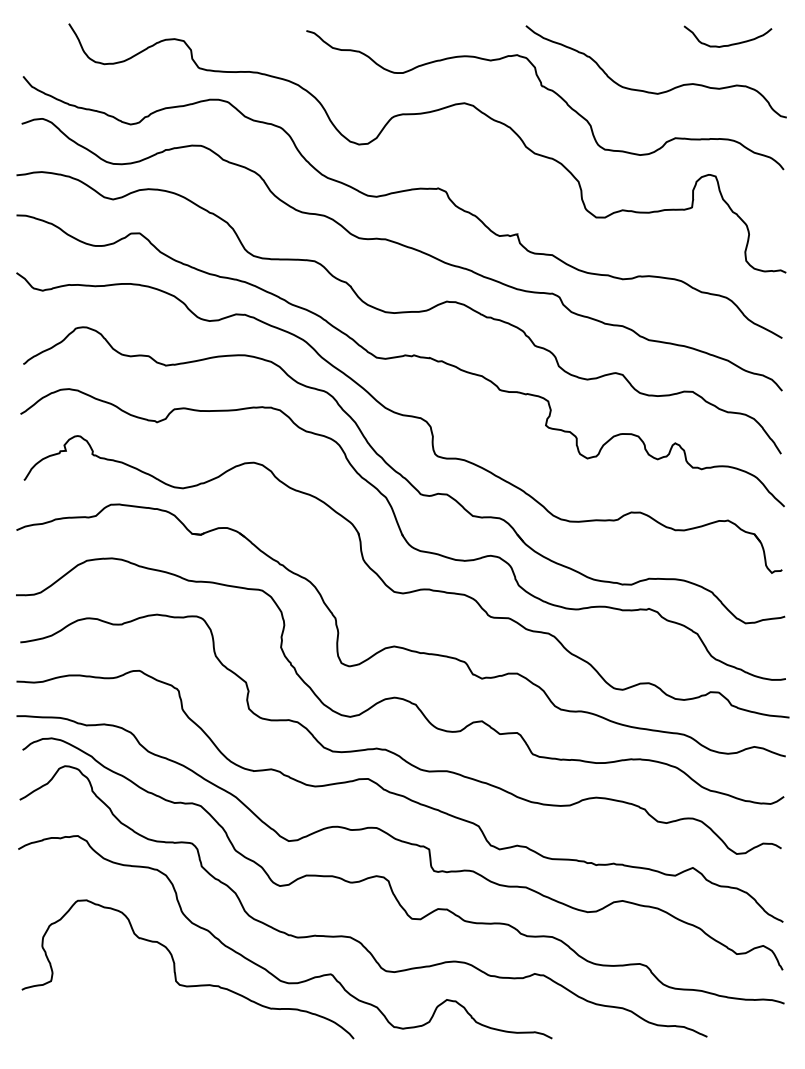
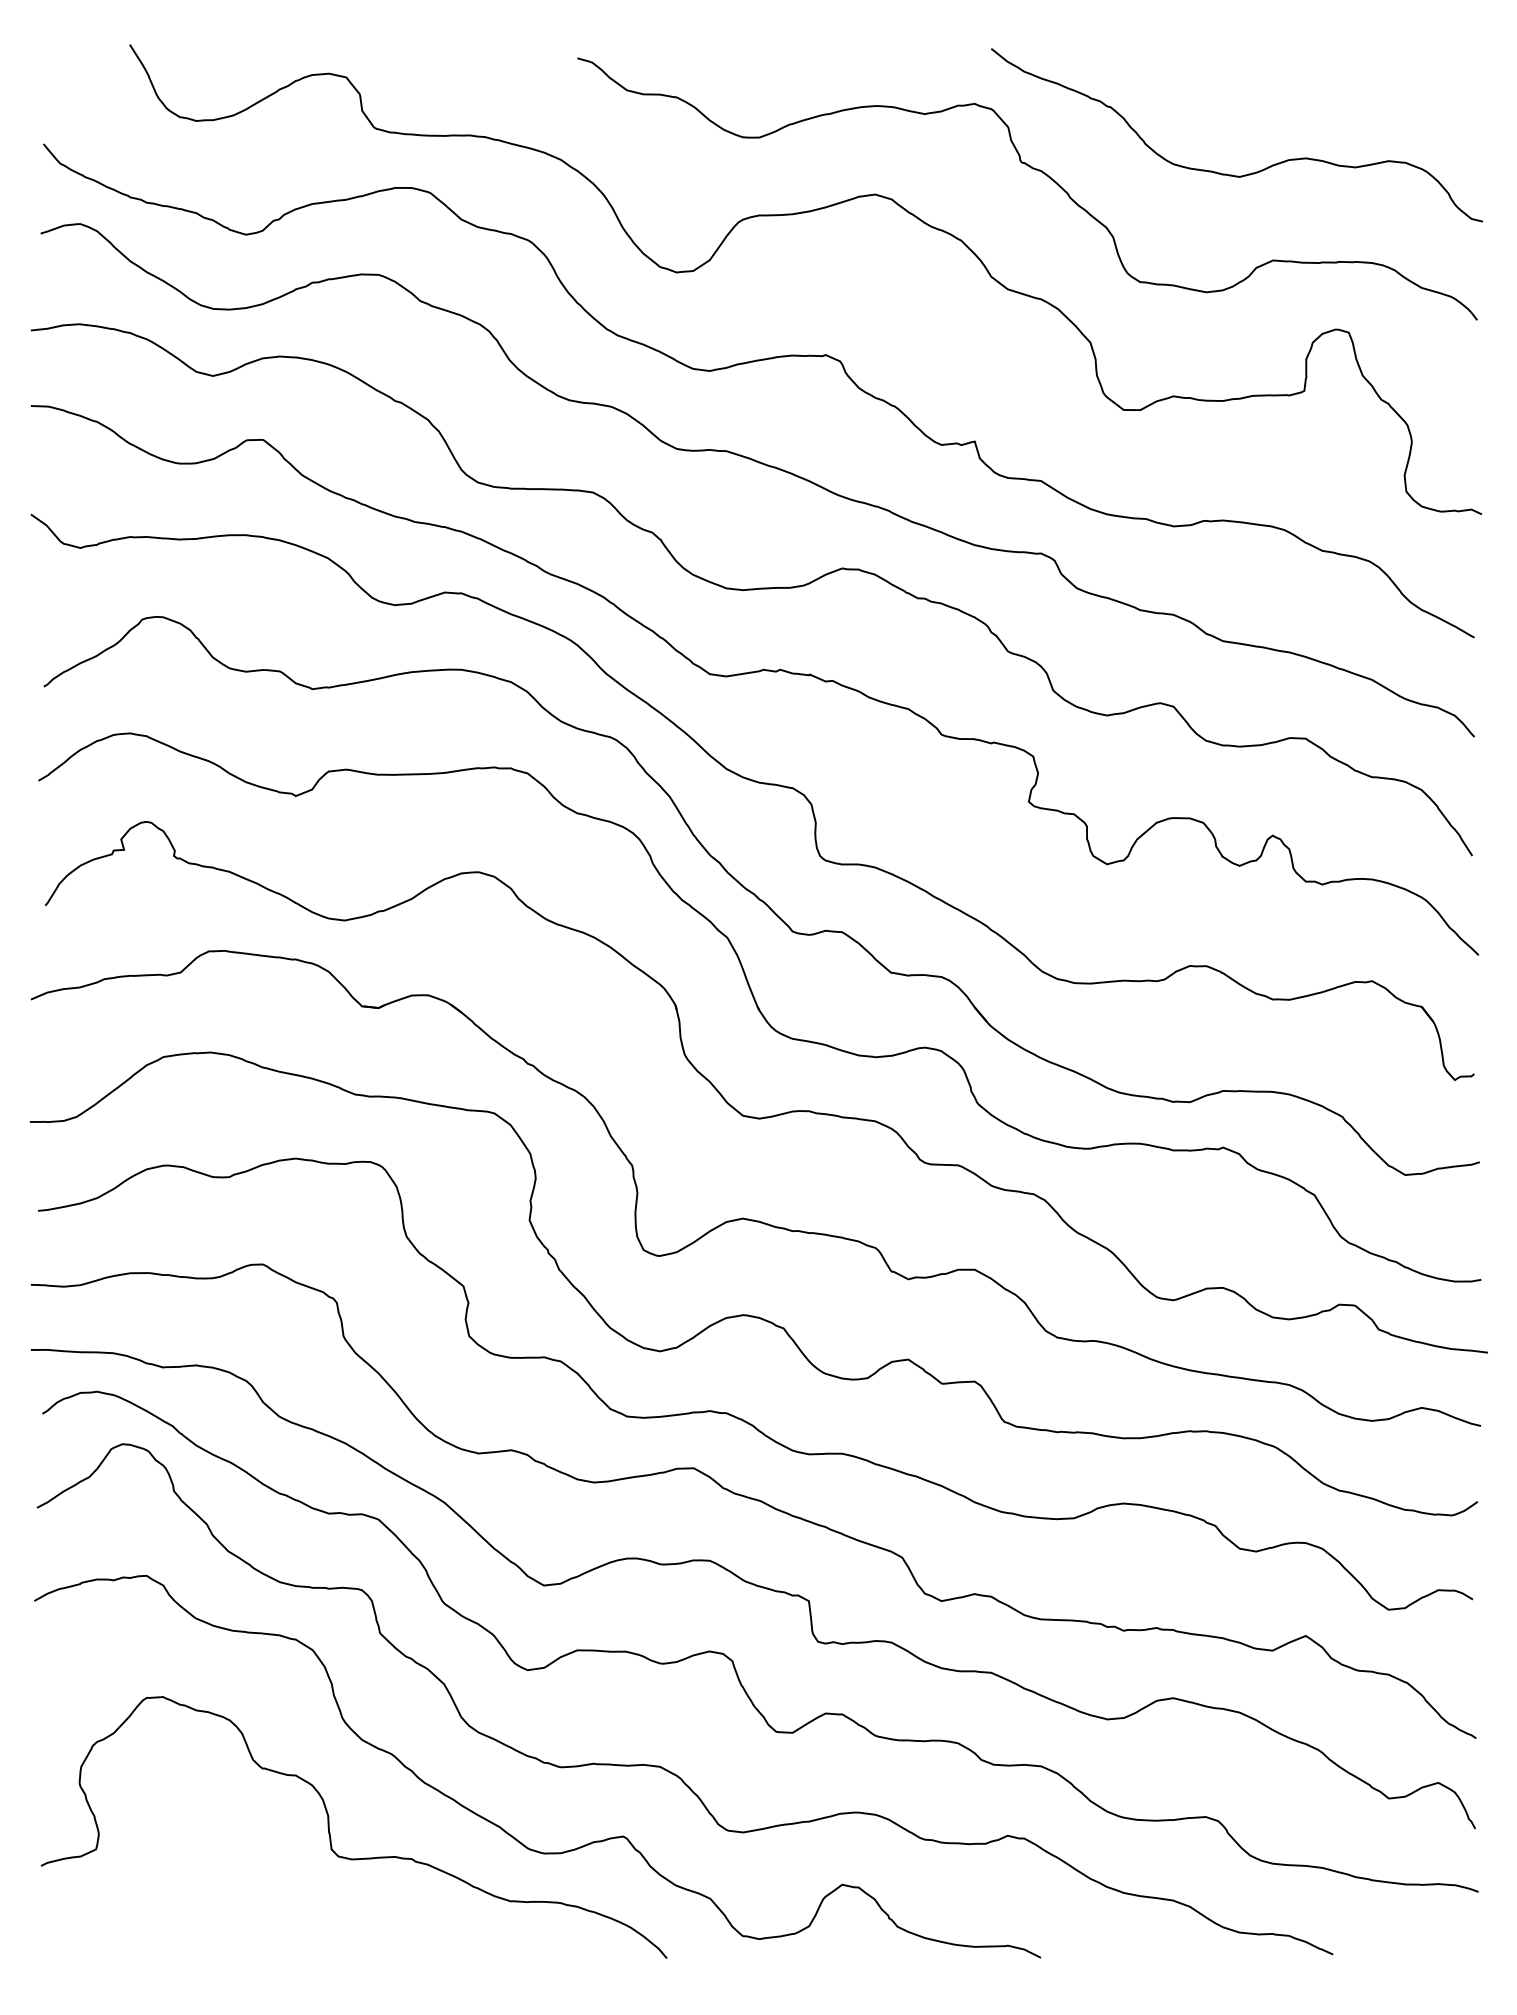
curve: (731, 43) -> (1378, 81), removed

